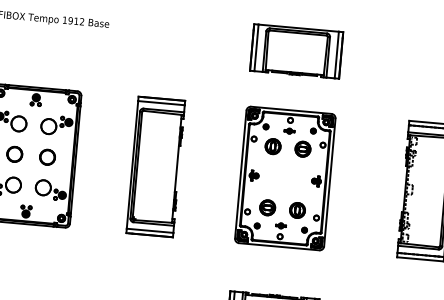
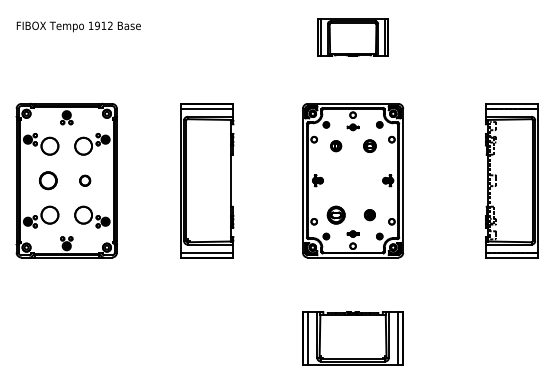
part: (296, 51) -> (352, 37), size x0.7
part: (272, 145) -> (335, 145), size x0.6
part: (302, 148) -> (369, 145), size x0.7
part: (46, 157) -> (84, 180), size x0.6
part: (297, 209) -> (369, 214), size x0.6

